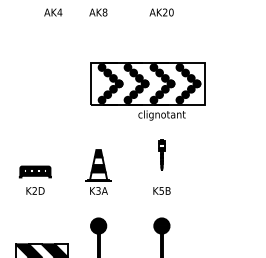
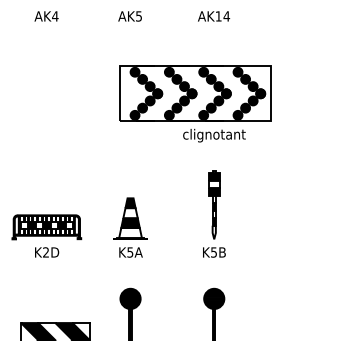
text: (53, 12) -> (46, 16), moved
text: (105, 12) -> (139, 16), AK8 -> AK5
text: (168, 12) -> (222, 16), AK20 -> AK14
part: (147, 91) -> (195, 103), moved
part: (162, 154) -> (214, 204), size x1.67
part: (35, 172) -> (46, 227), size x1.67
text: (98, 190) -> (130, 251), K3A -> K5A

